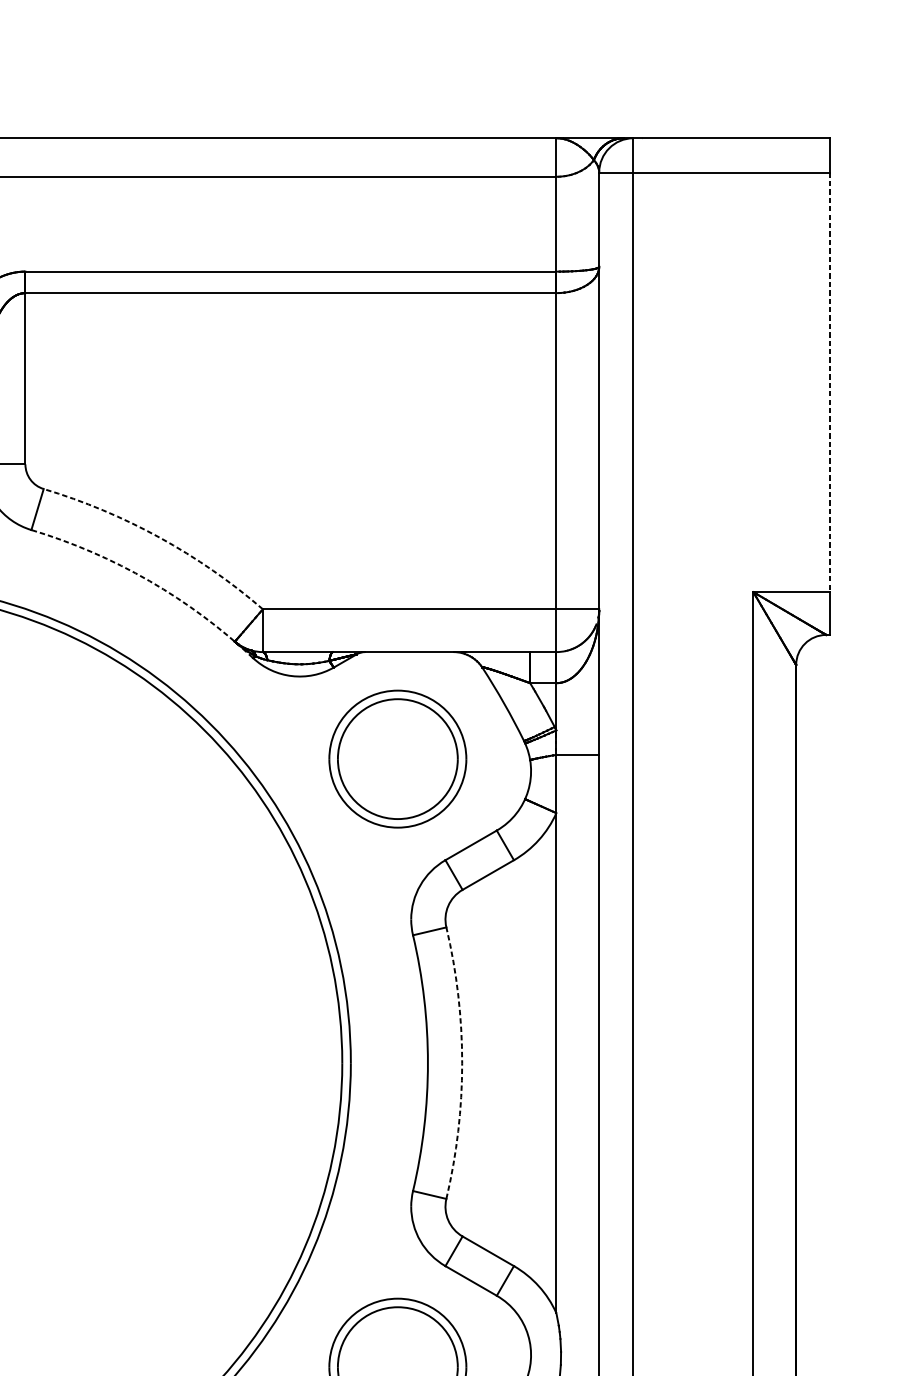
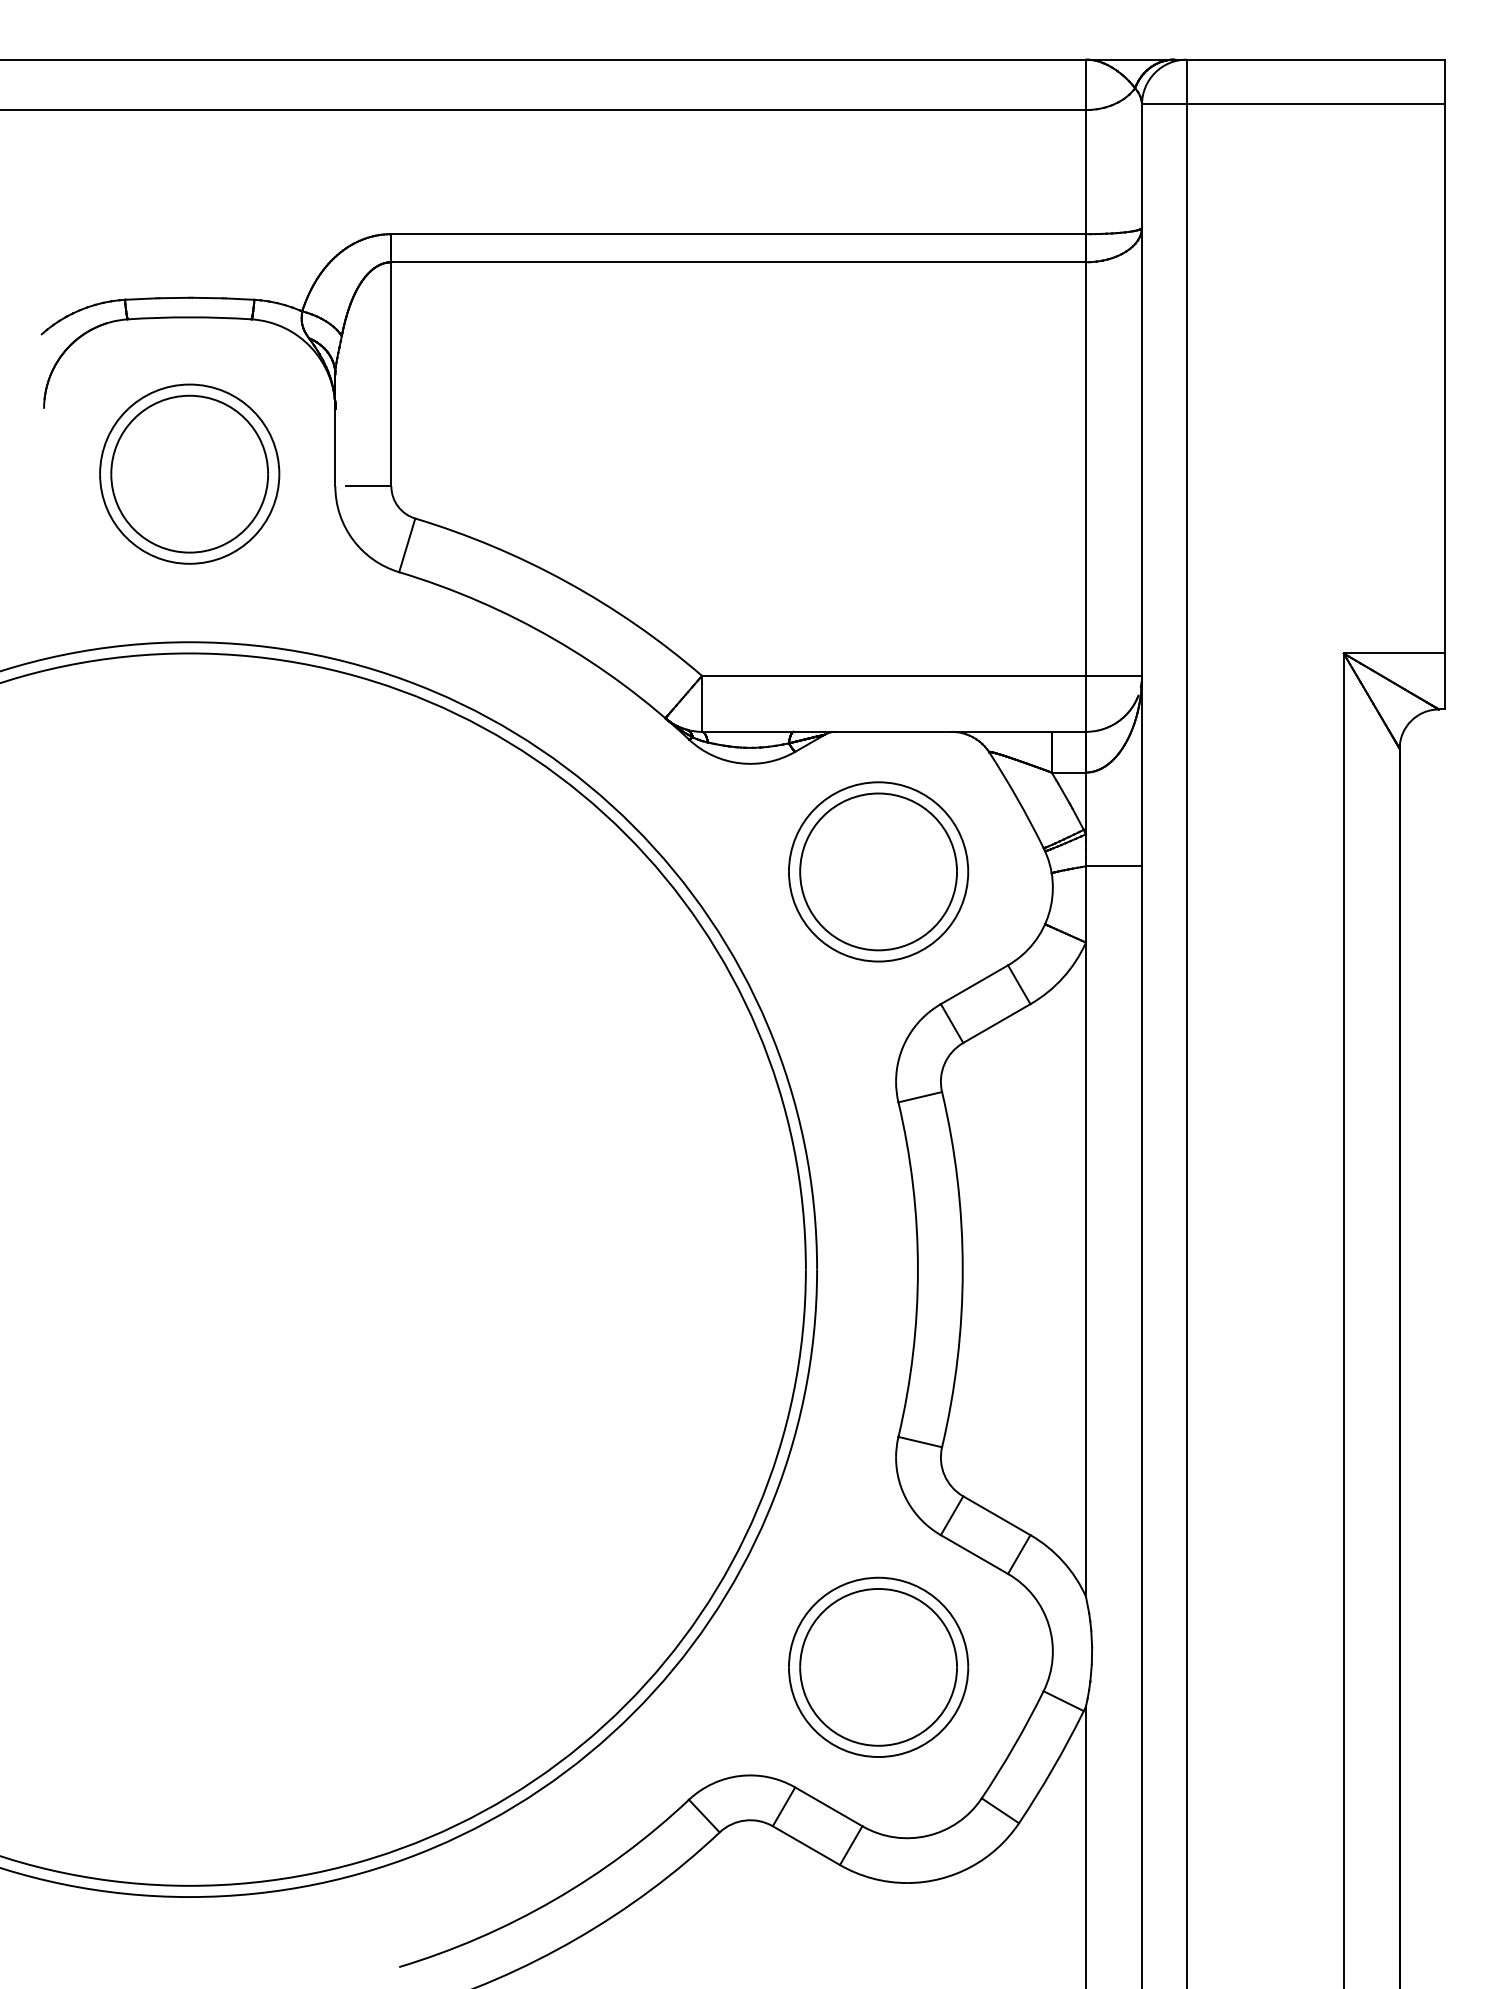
line: (830, 382) -> (1444, 379), dashed -> solid
arc: (159, 537) -> (566, 582), dashed -> solid
arc: (149, 580) -> (553, 638), dashed -> solid
arc: (462, 1063) -> (962, 1269), dashed -> solid

